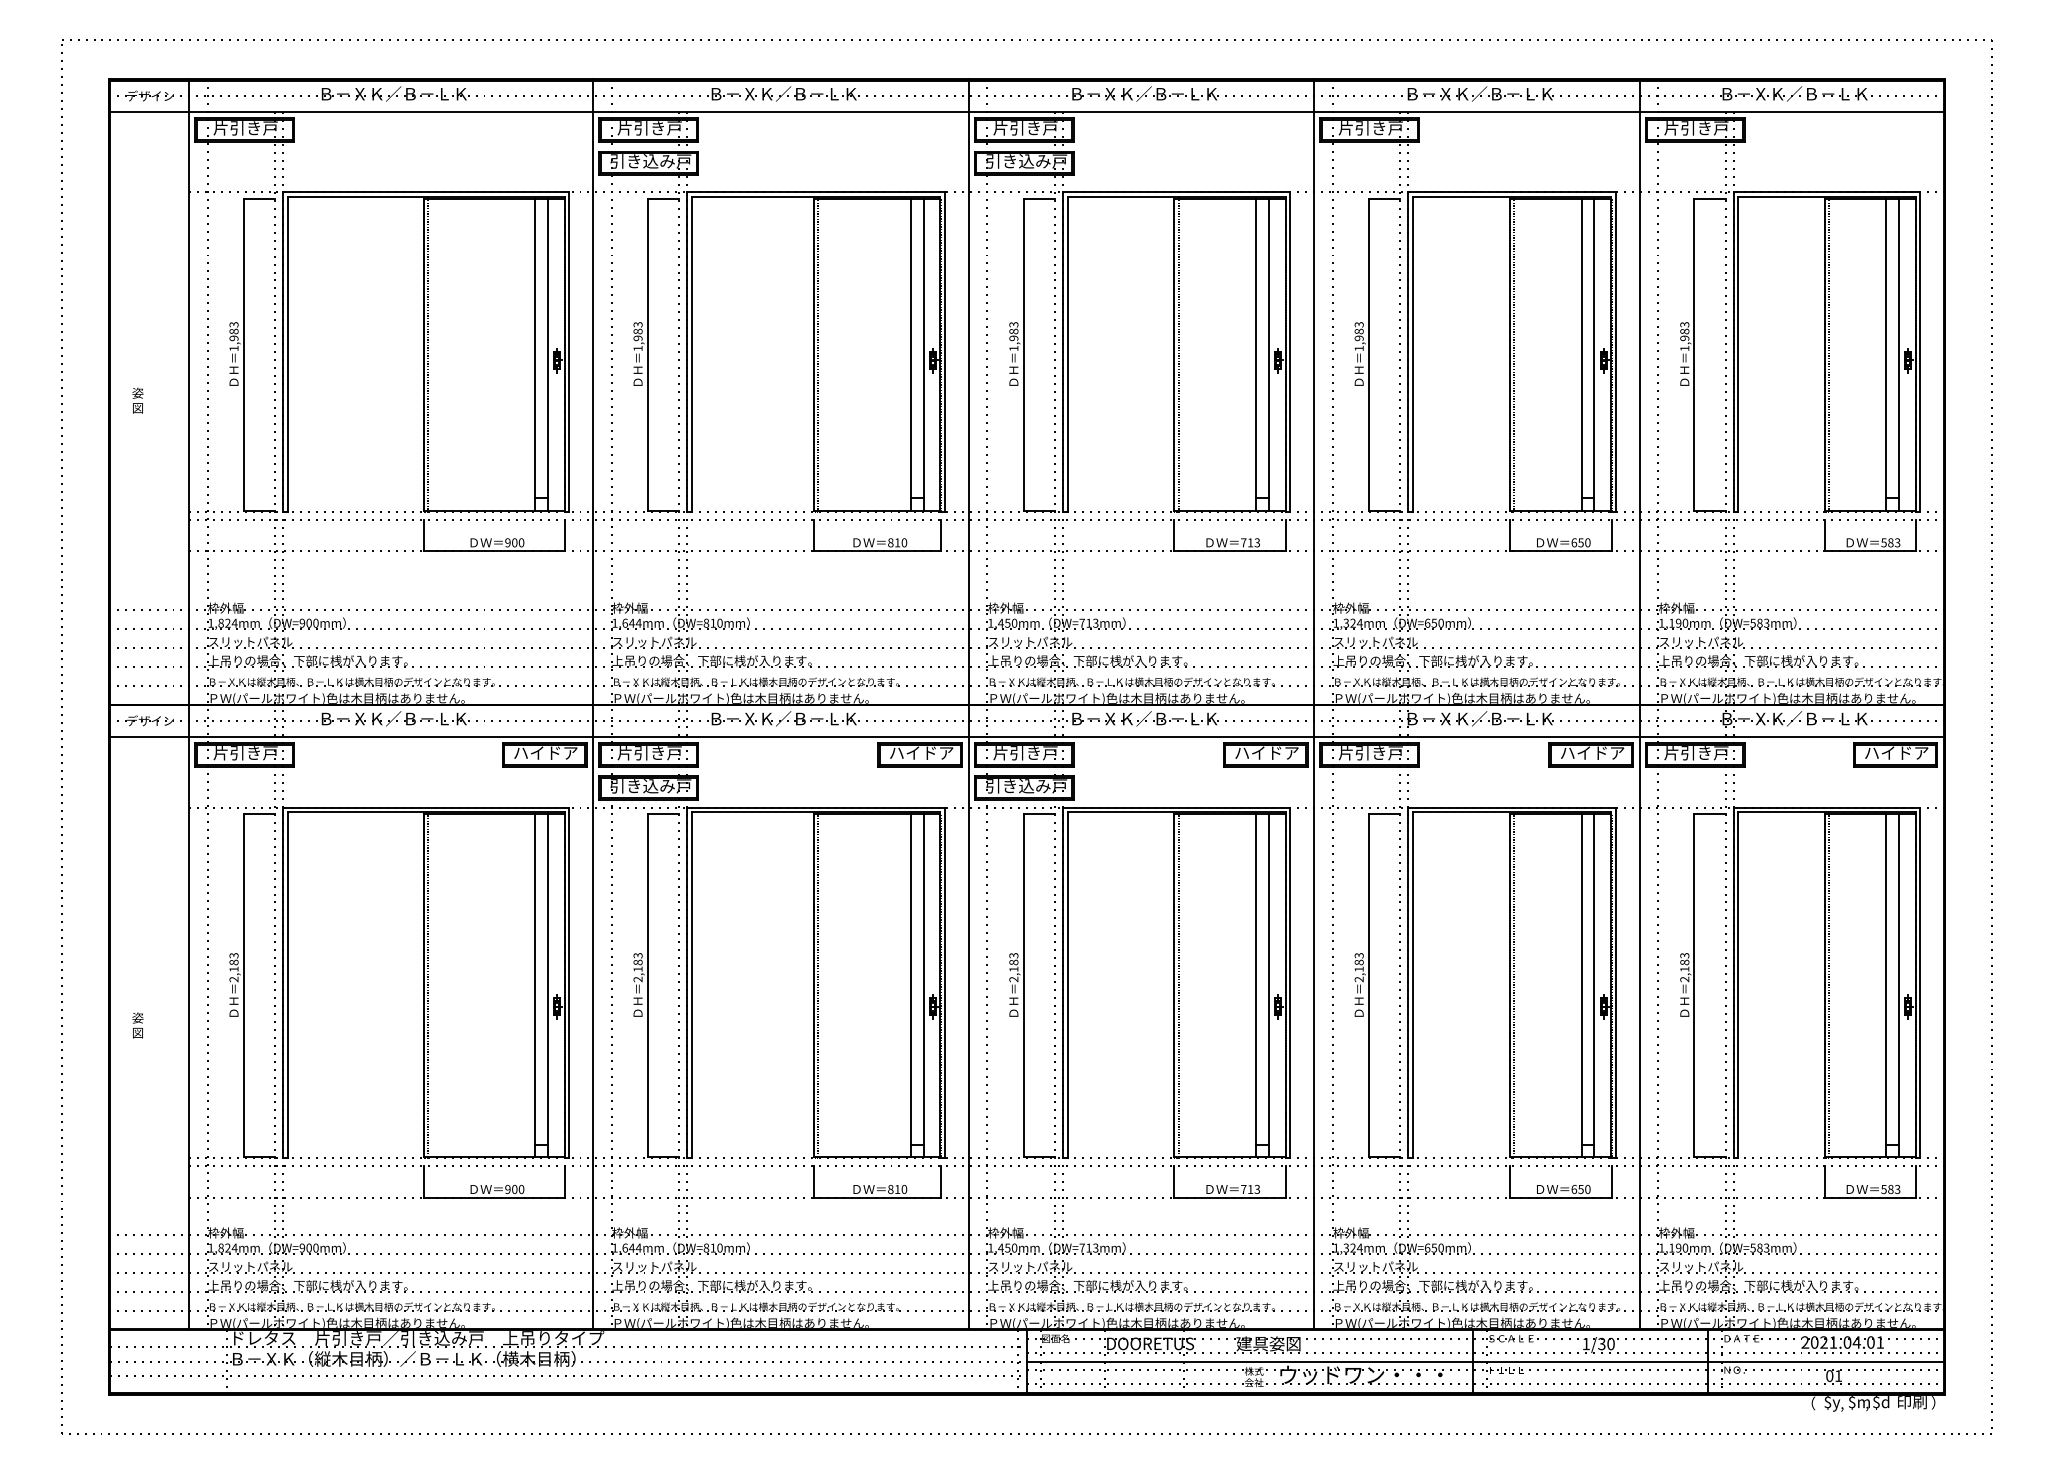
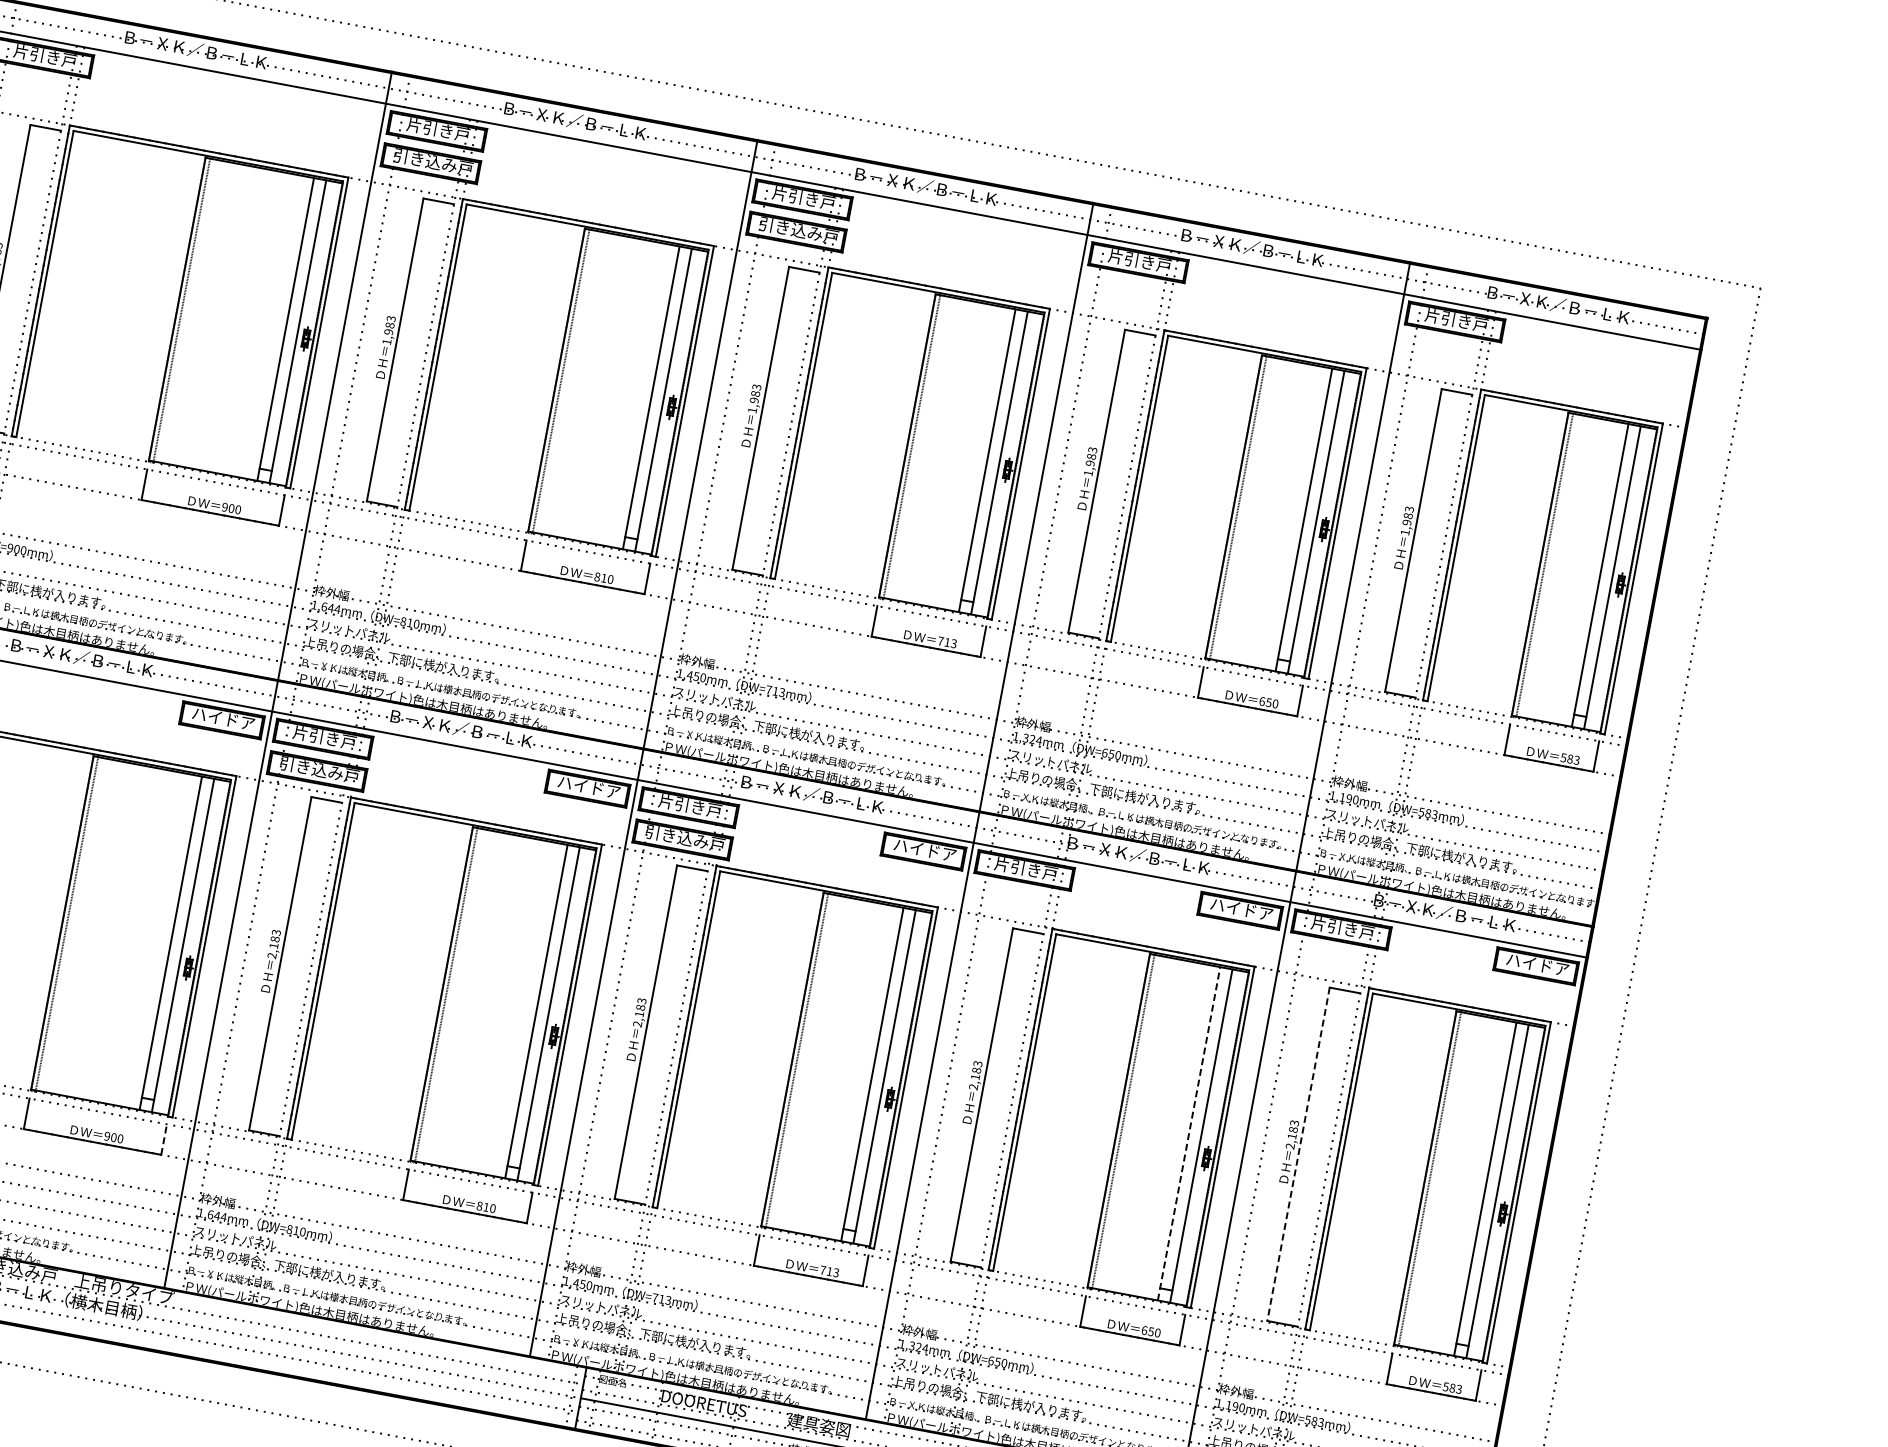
line: (1581, 985) -> (1188, 1133), solid -> dashed
line: (1694, 986) -> (1298, 1154), solid -> dashed
line: (565, 1182) -> (164, 1140), solid -> dashed

